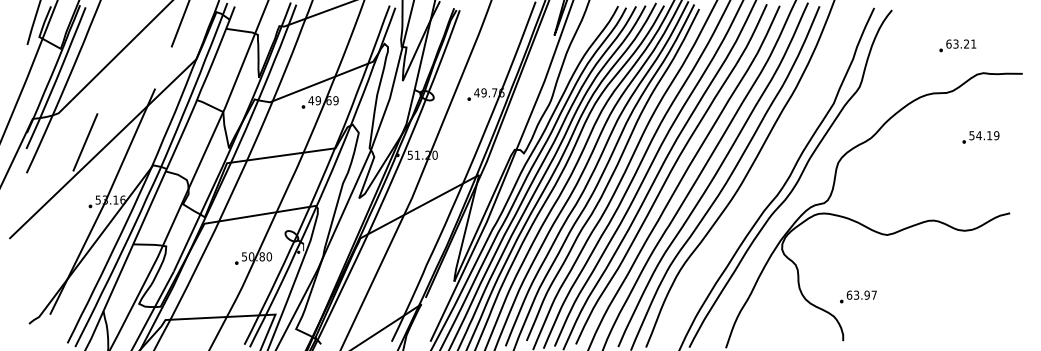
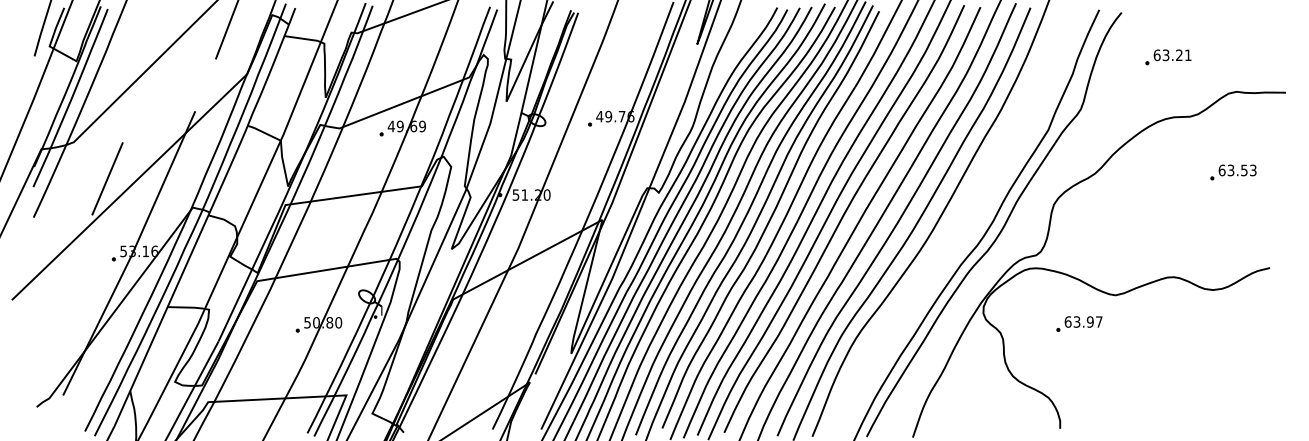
part: (957, 45) -> (1168, 57), moved
text: (984, 135) -> (1237, 170), 54.19 -> 63.53
part: (858, 296) -> (1079, 323), moved

